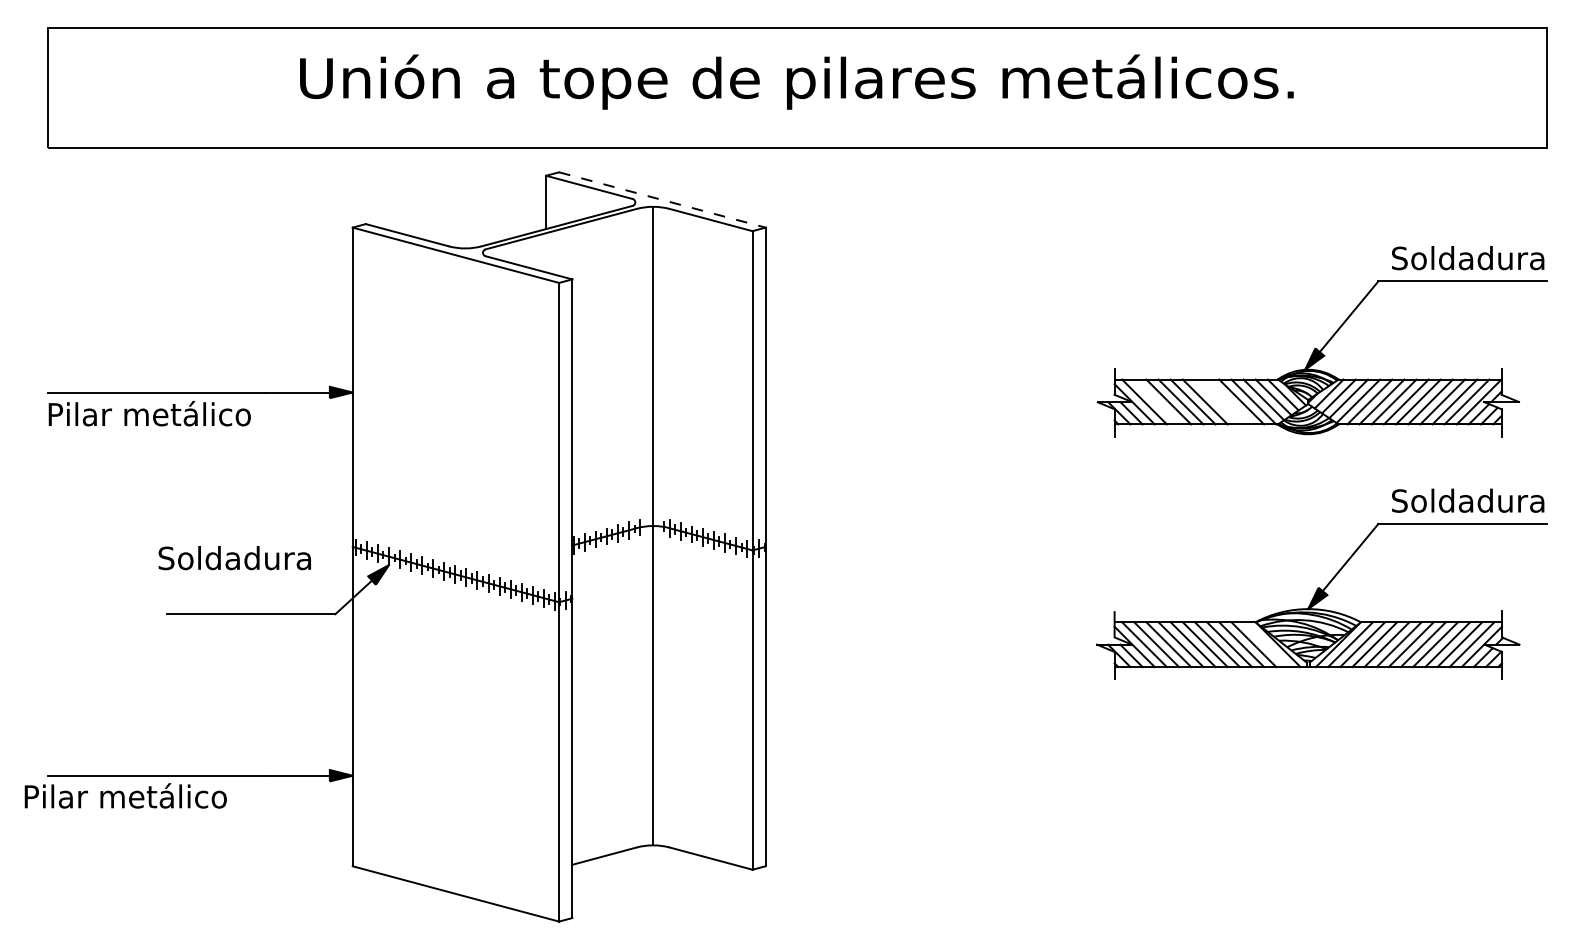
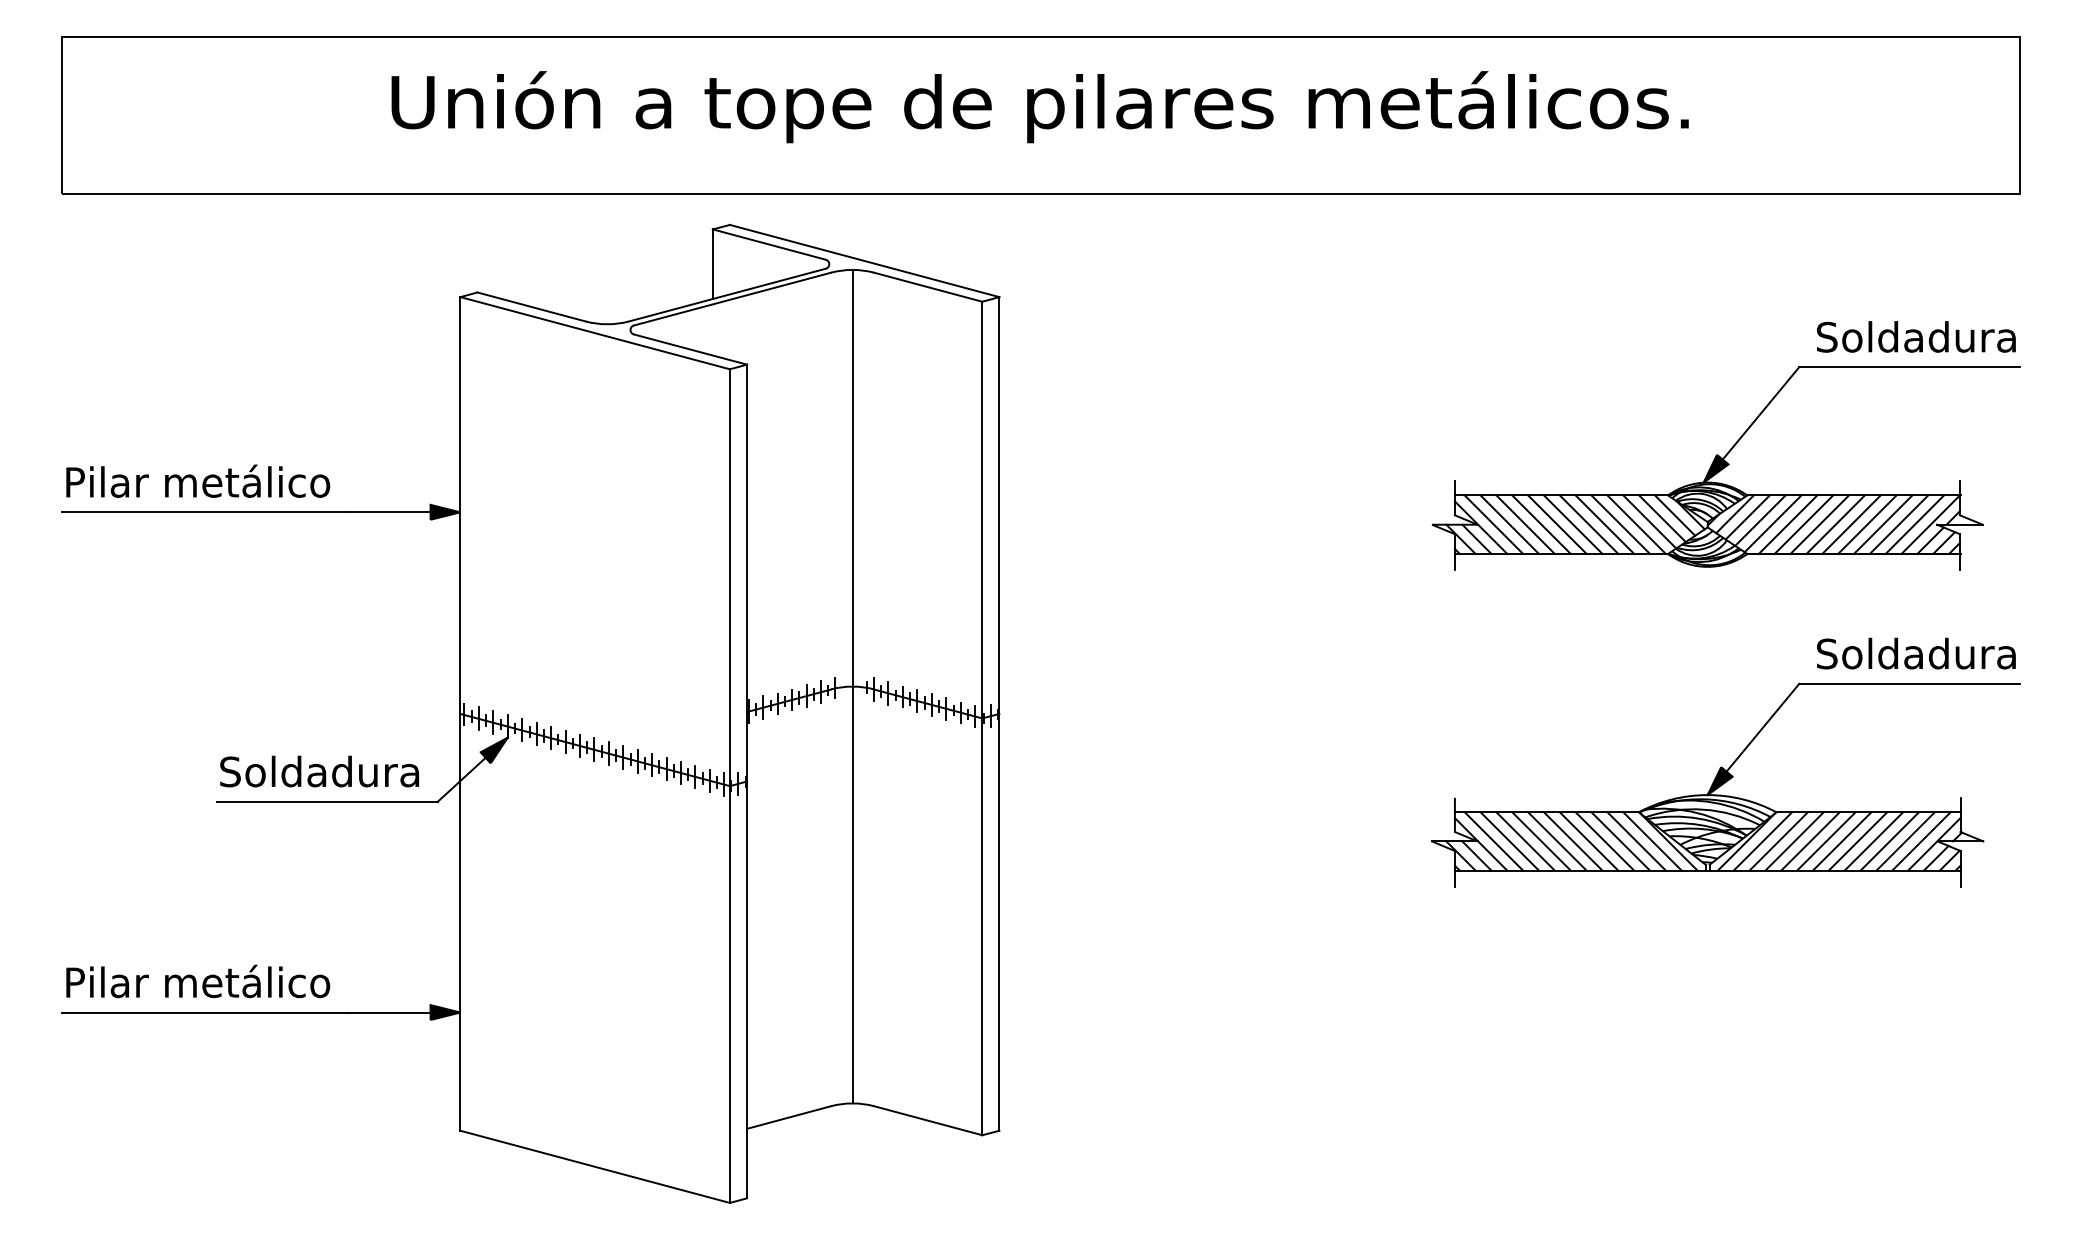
line: (662, 199) -> (864, 260), dashed -> solid
line: (1156, 401) -> (1509, 524), added
line: (1216, 401) -> (1587, 524), added
line: (1229, 401) -> (1604, 524), added
text: (149, 413) -> (197, 480), moved
text: (234, 558) -> (319, 772), moved
line: (1265, 644) -> (1651, 841), added
text: (125, 795) -> (197, 980), moved

